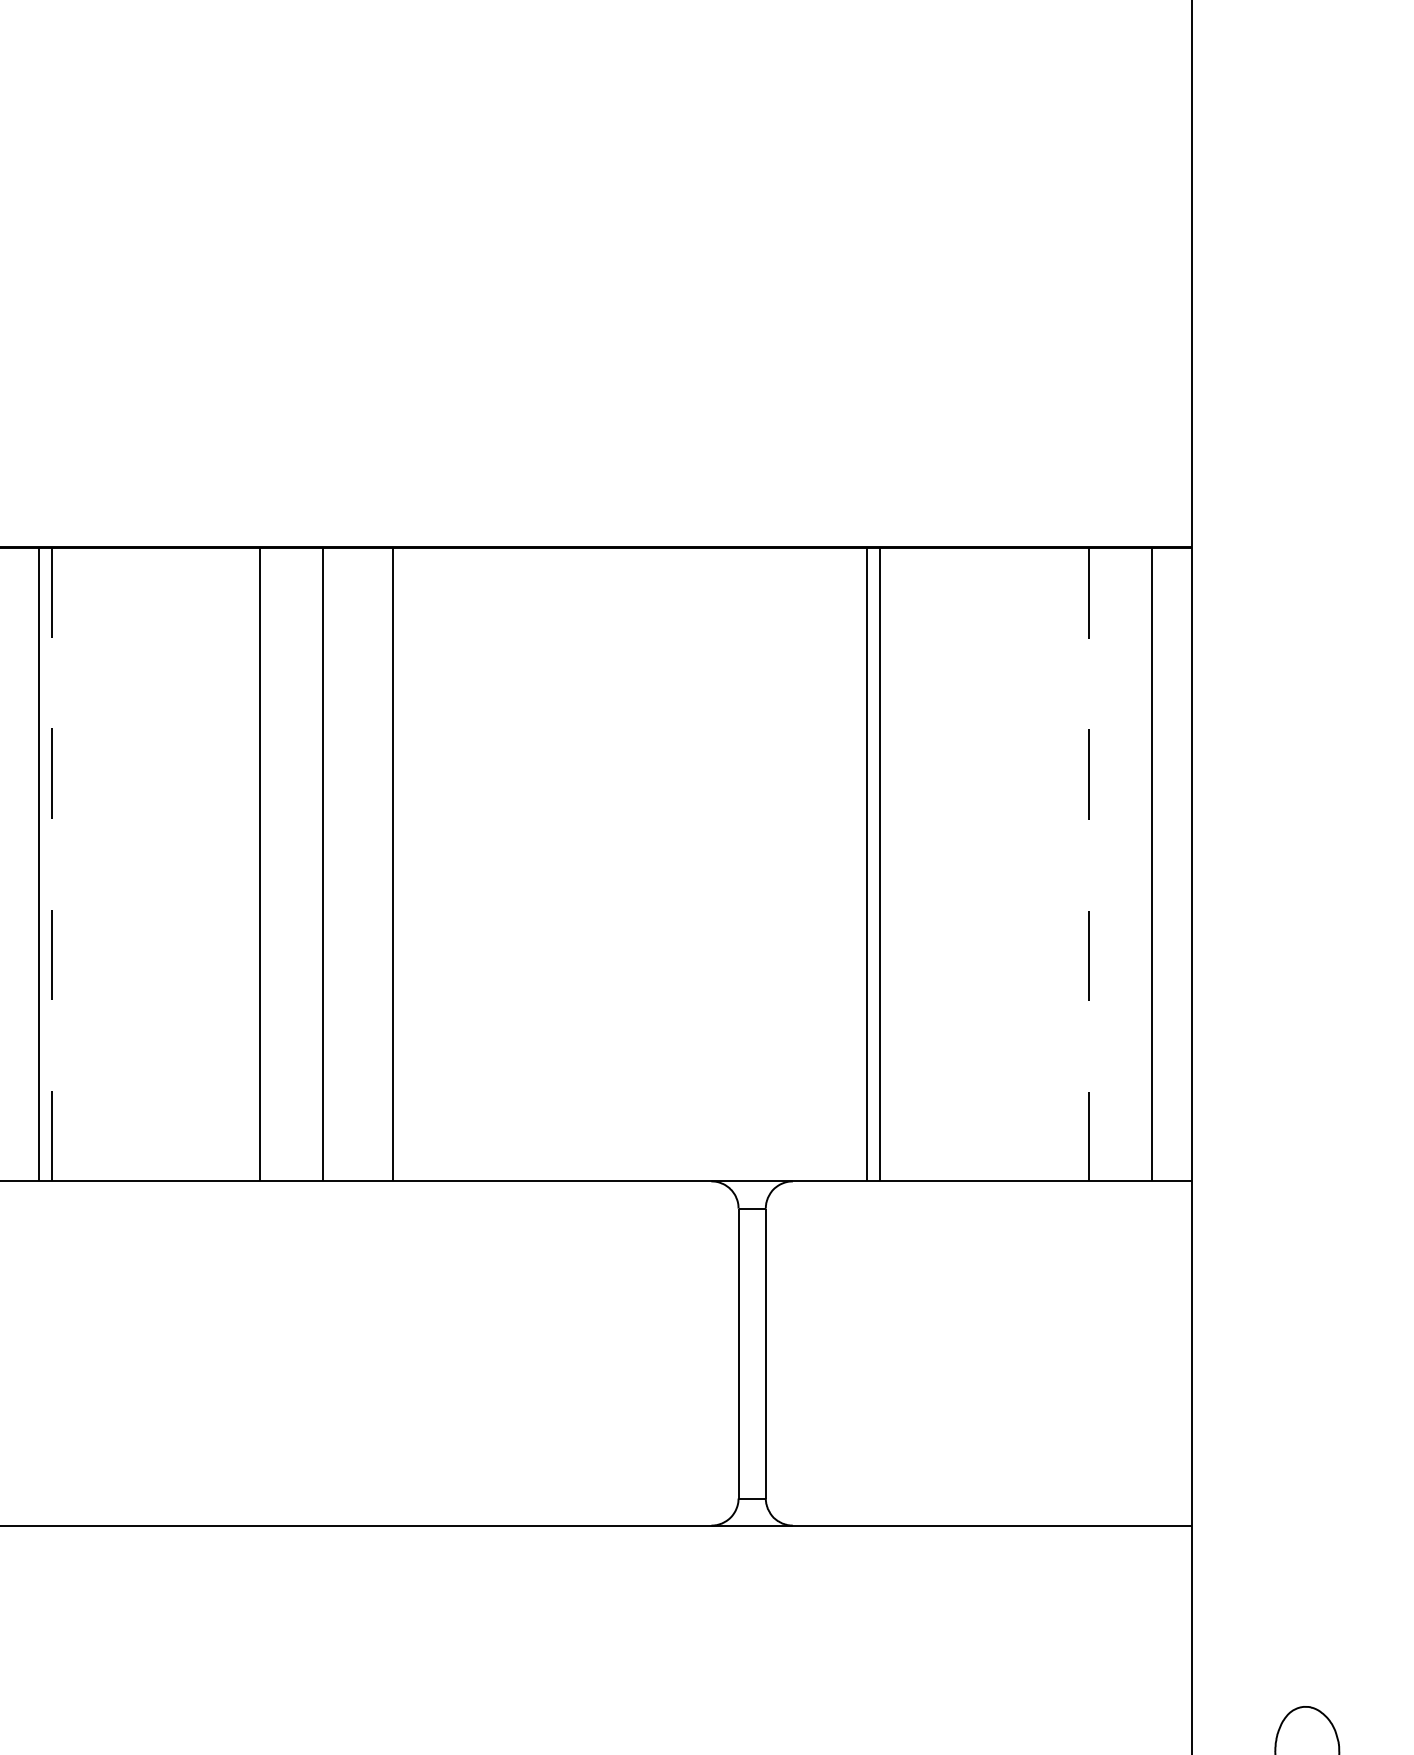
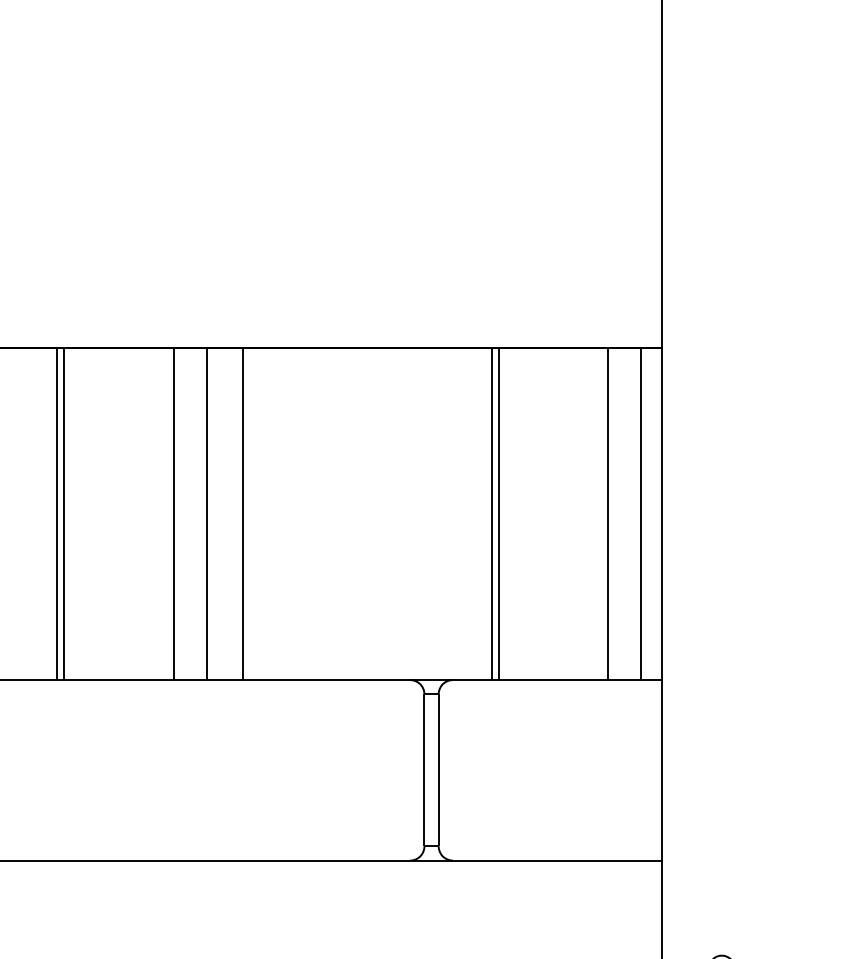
line: (52, 863) -> (64, 513), dashed -> solid
line: (1089, 865) -> (608, 514), dashed -> solid

